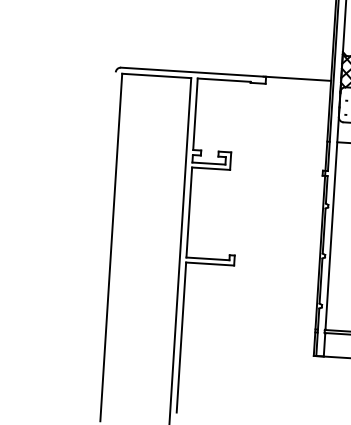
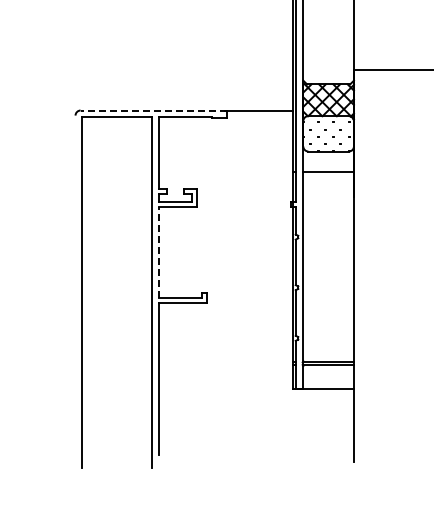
line: (193, 72) -> (153, 110), solid -> dashed
line: (189, 212) -> (158, 252), solid -> dashed

